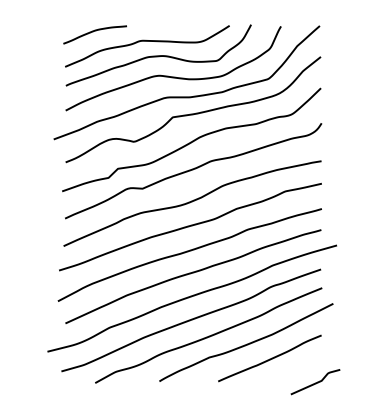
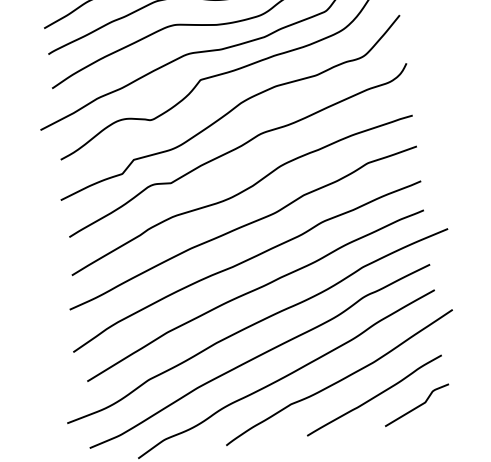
curve: (315, 382) -> (417, 405), moved

